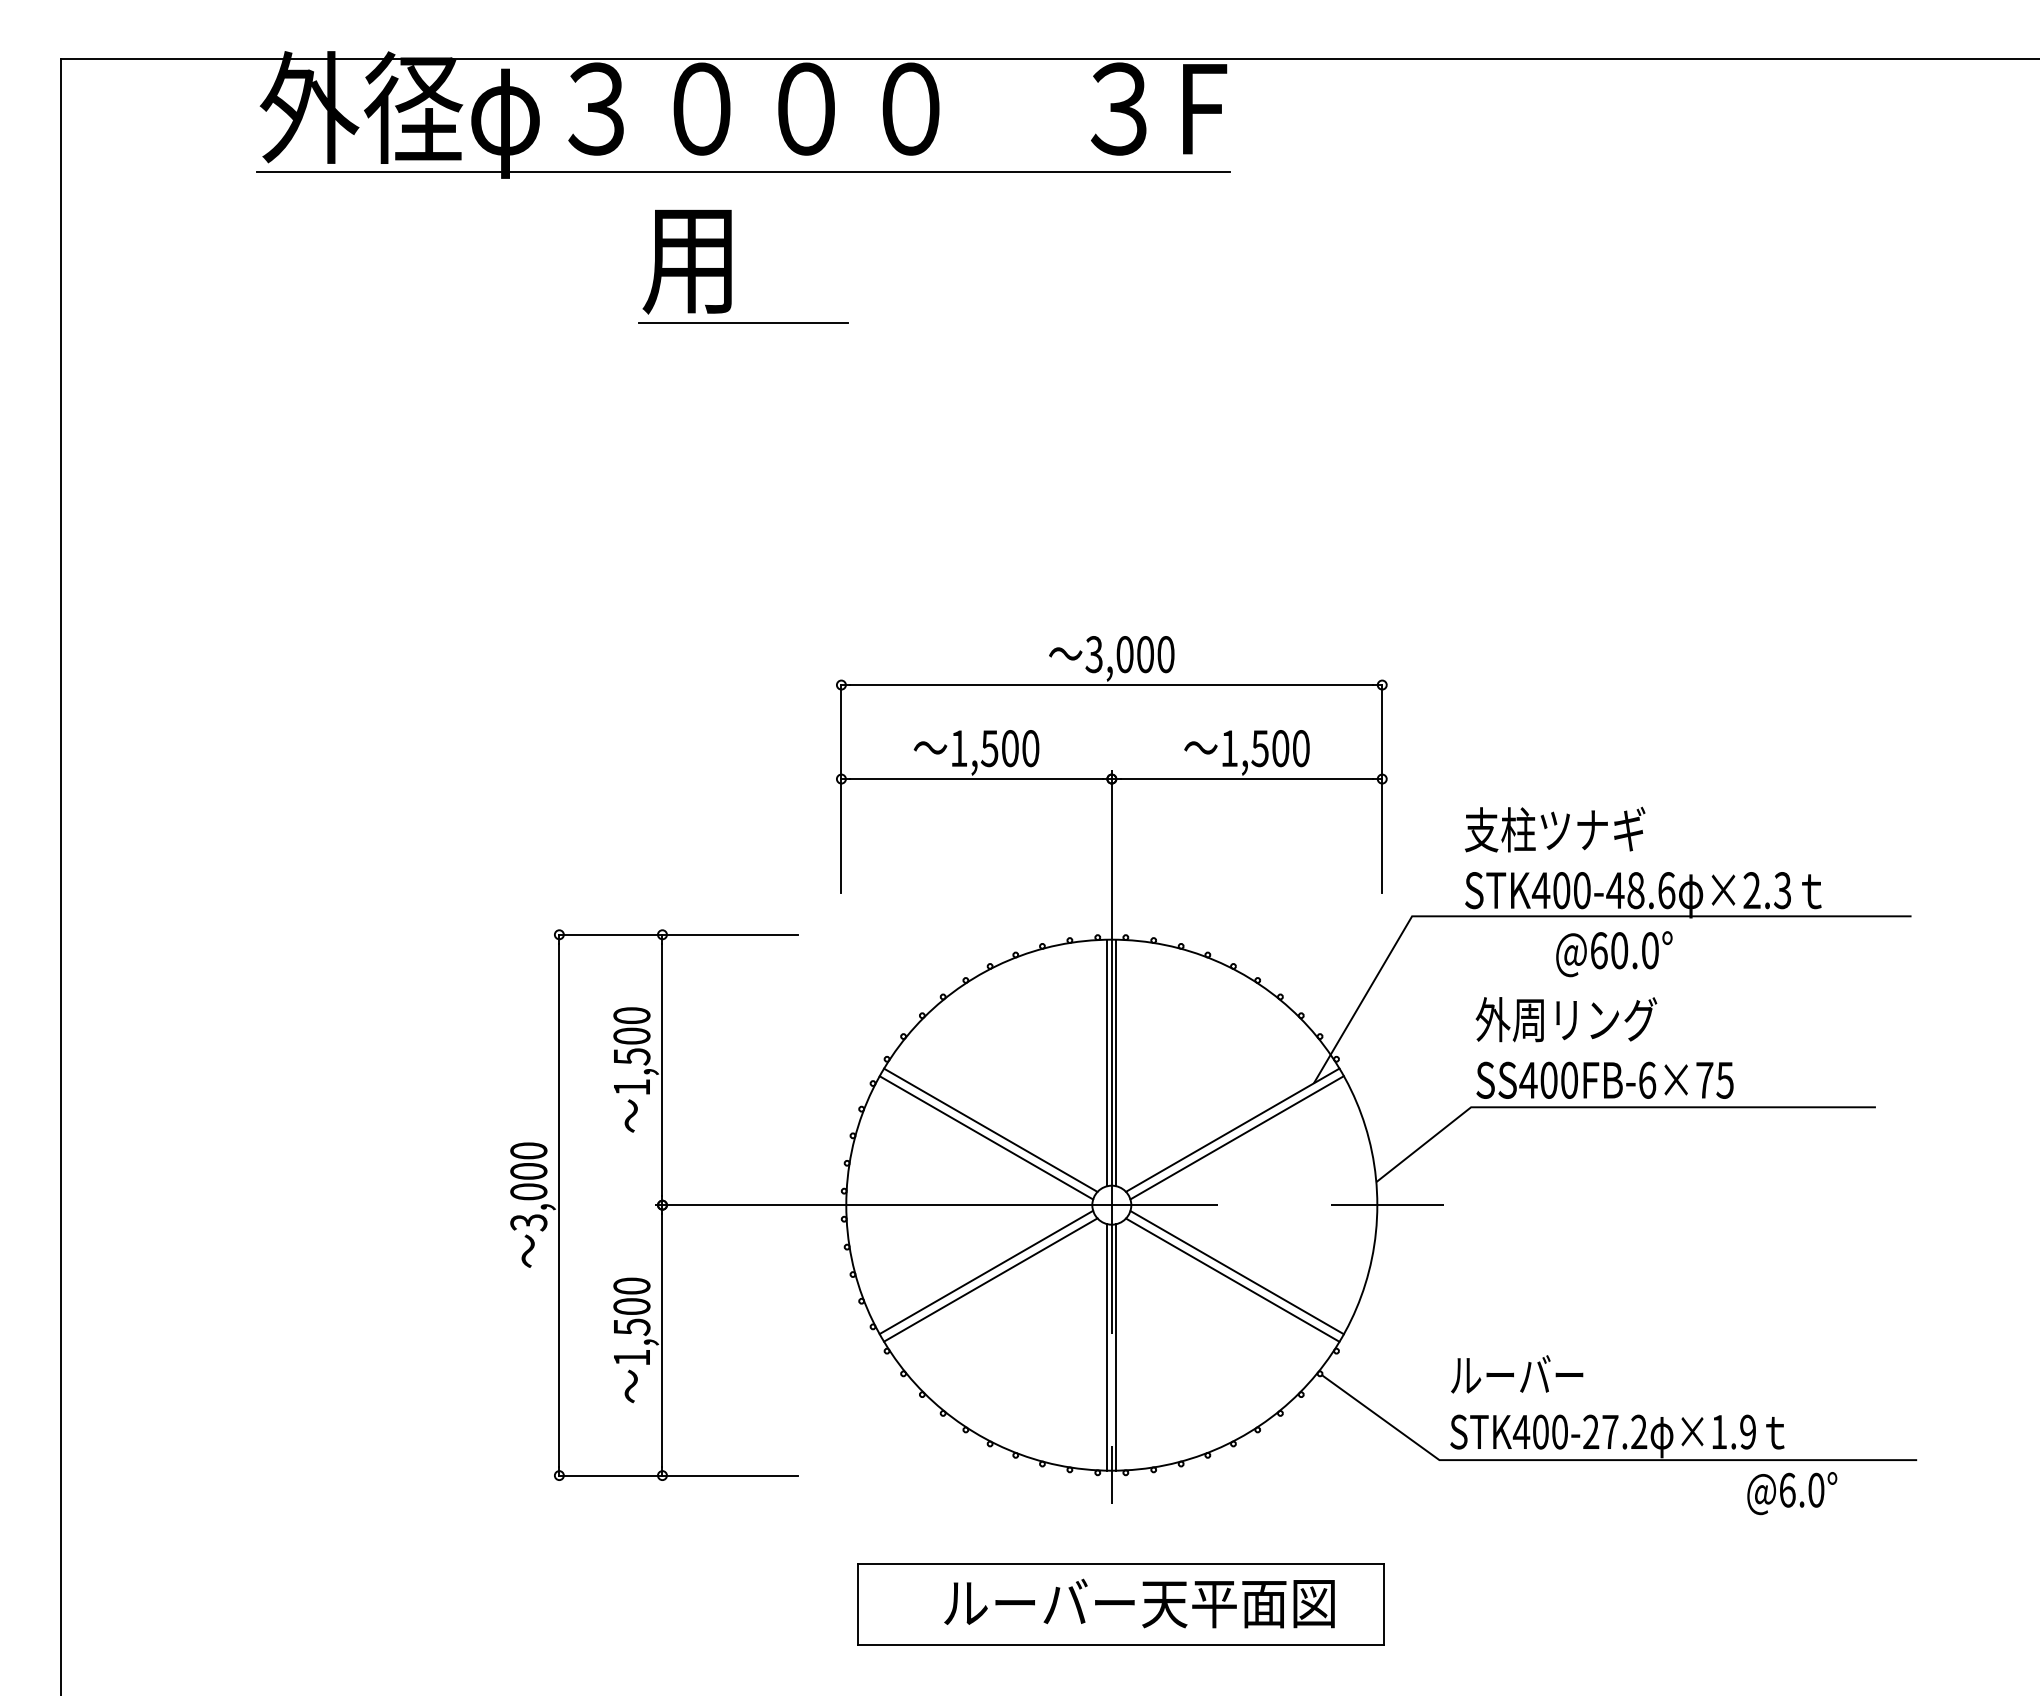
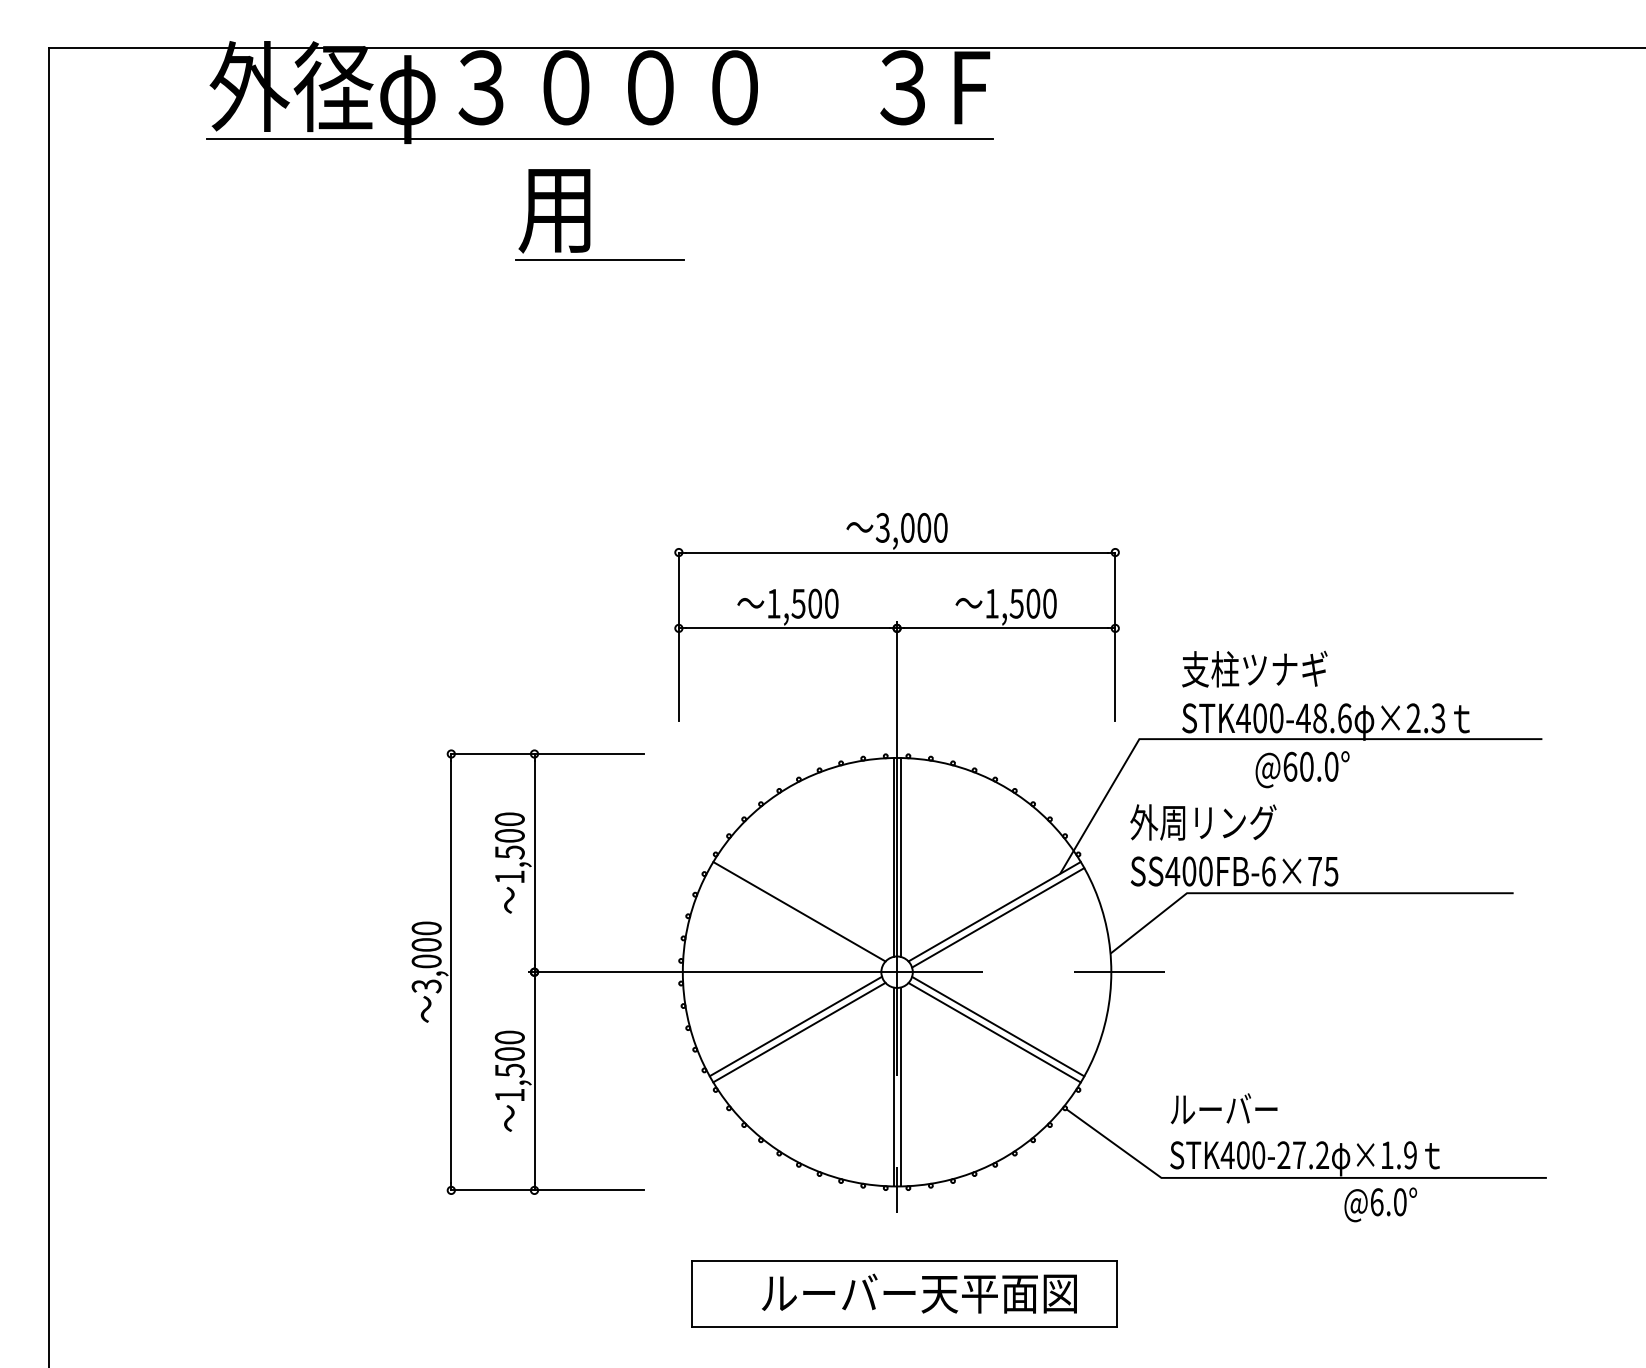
text: (1604, 1047) -> (1234, 844), moved
line: (986, 1137) -> (795, 917), removed
text: (1792, 1493) -> (1380, 1204), moved

